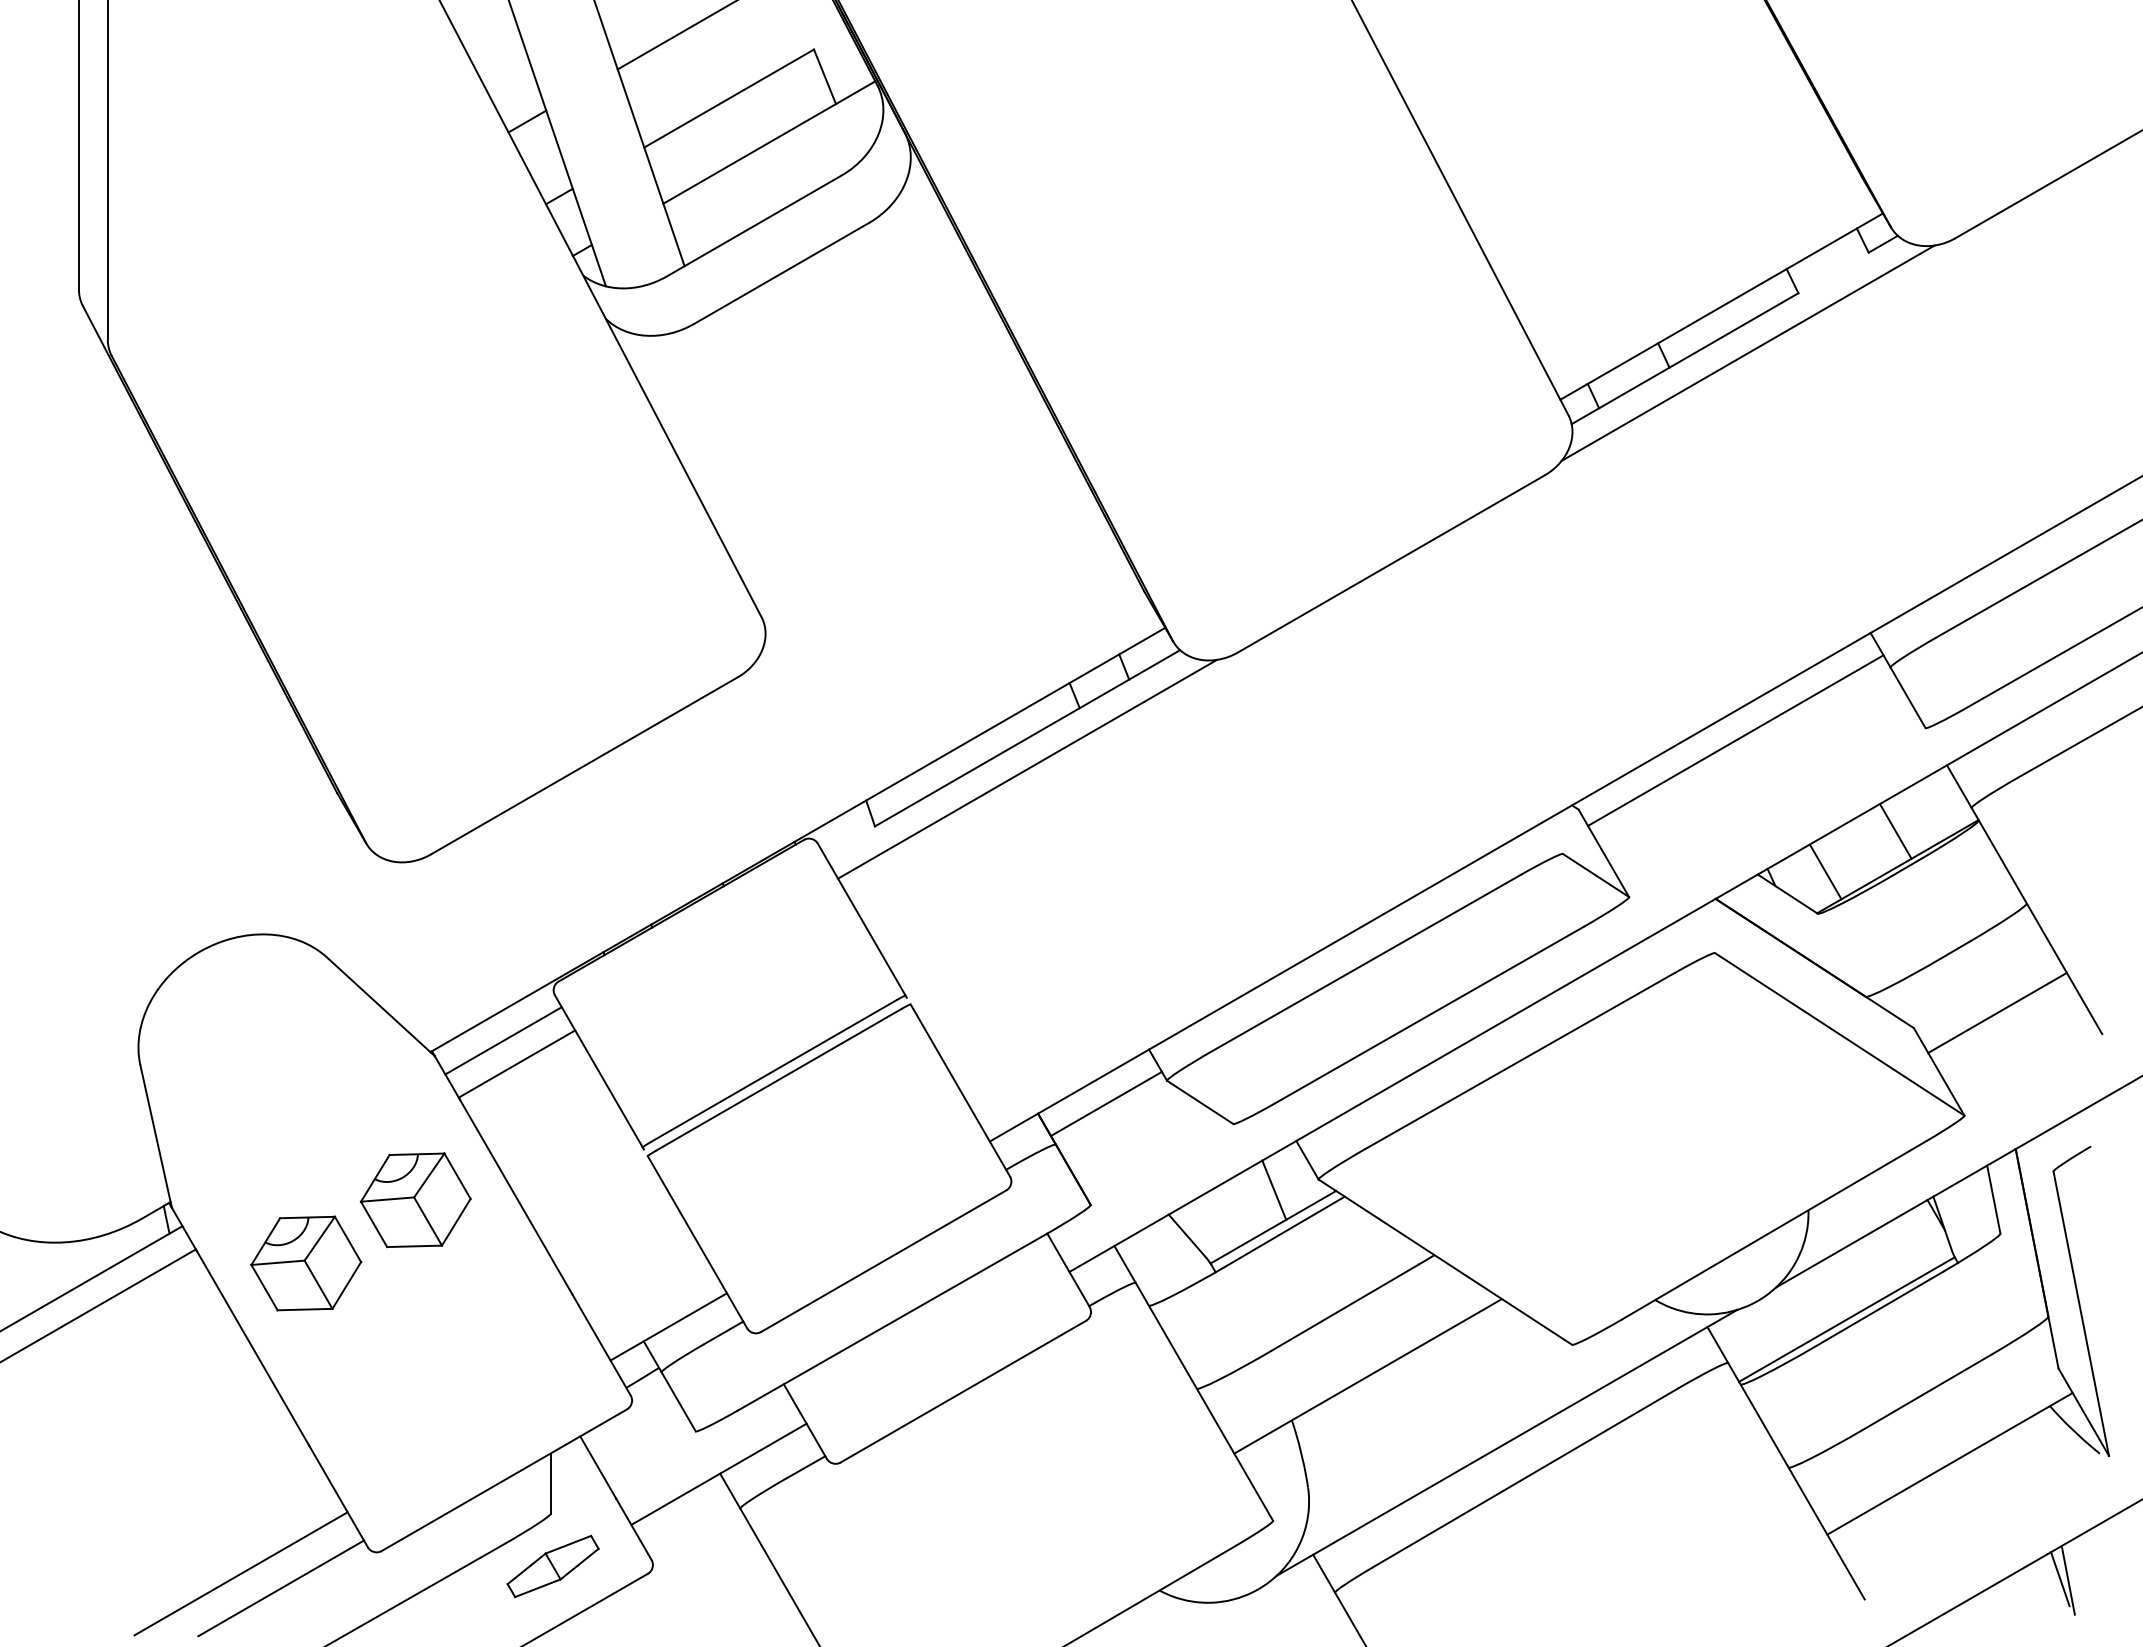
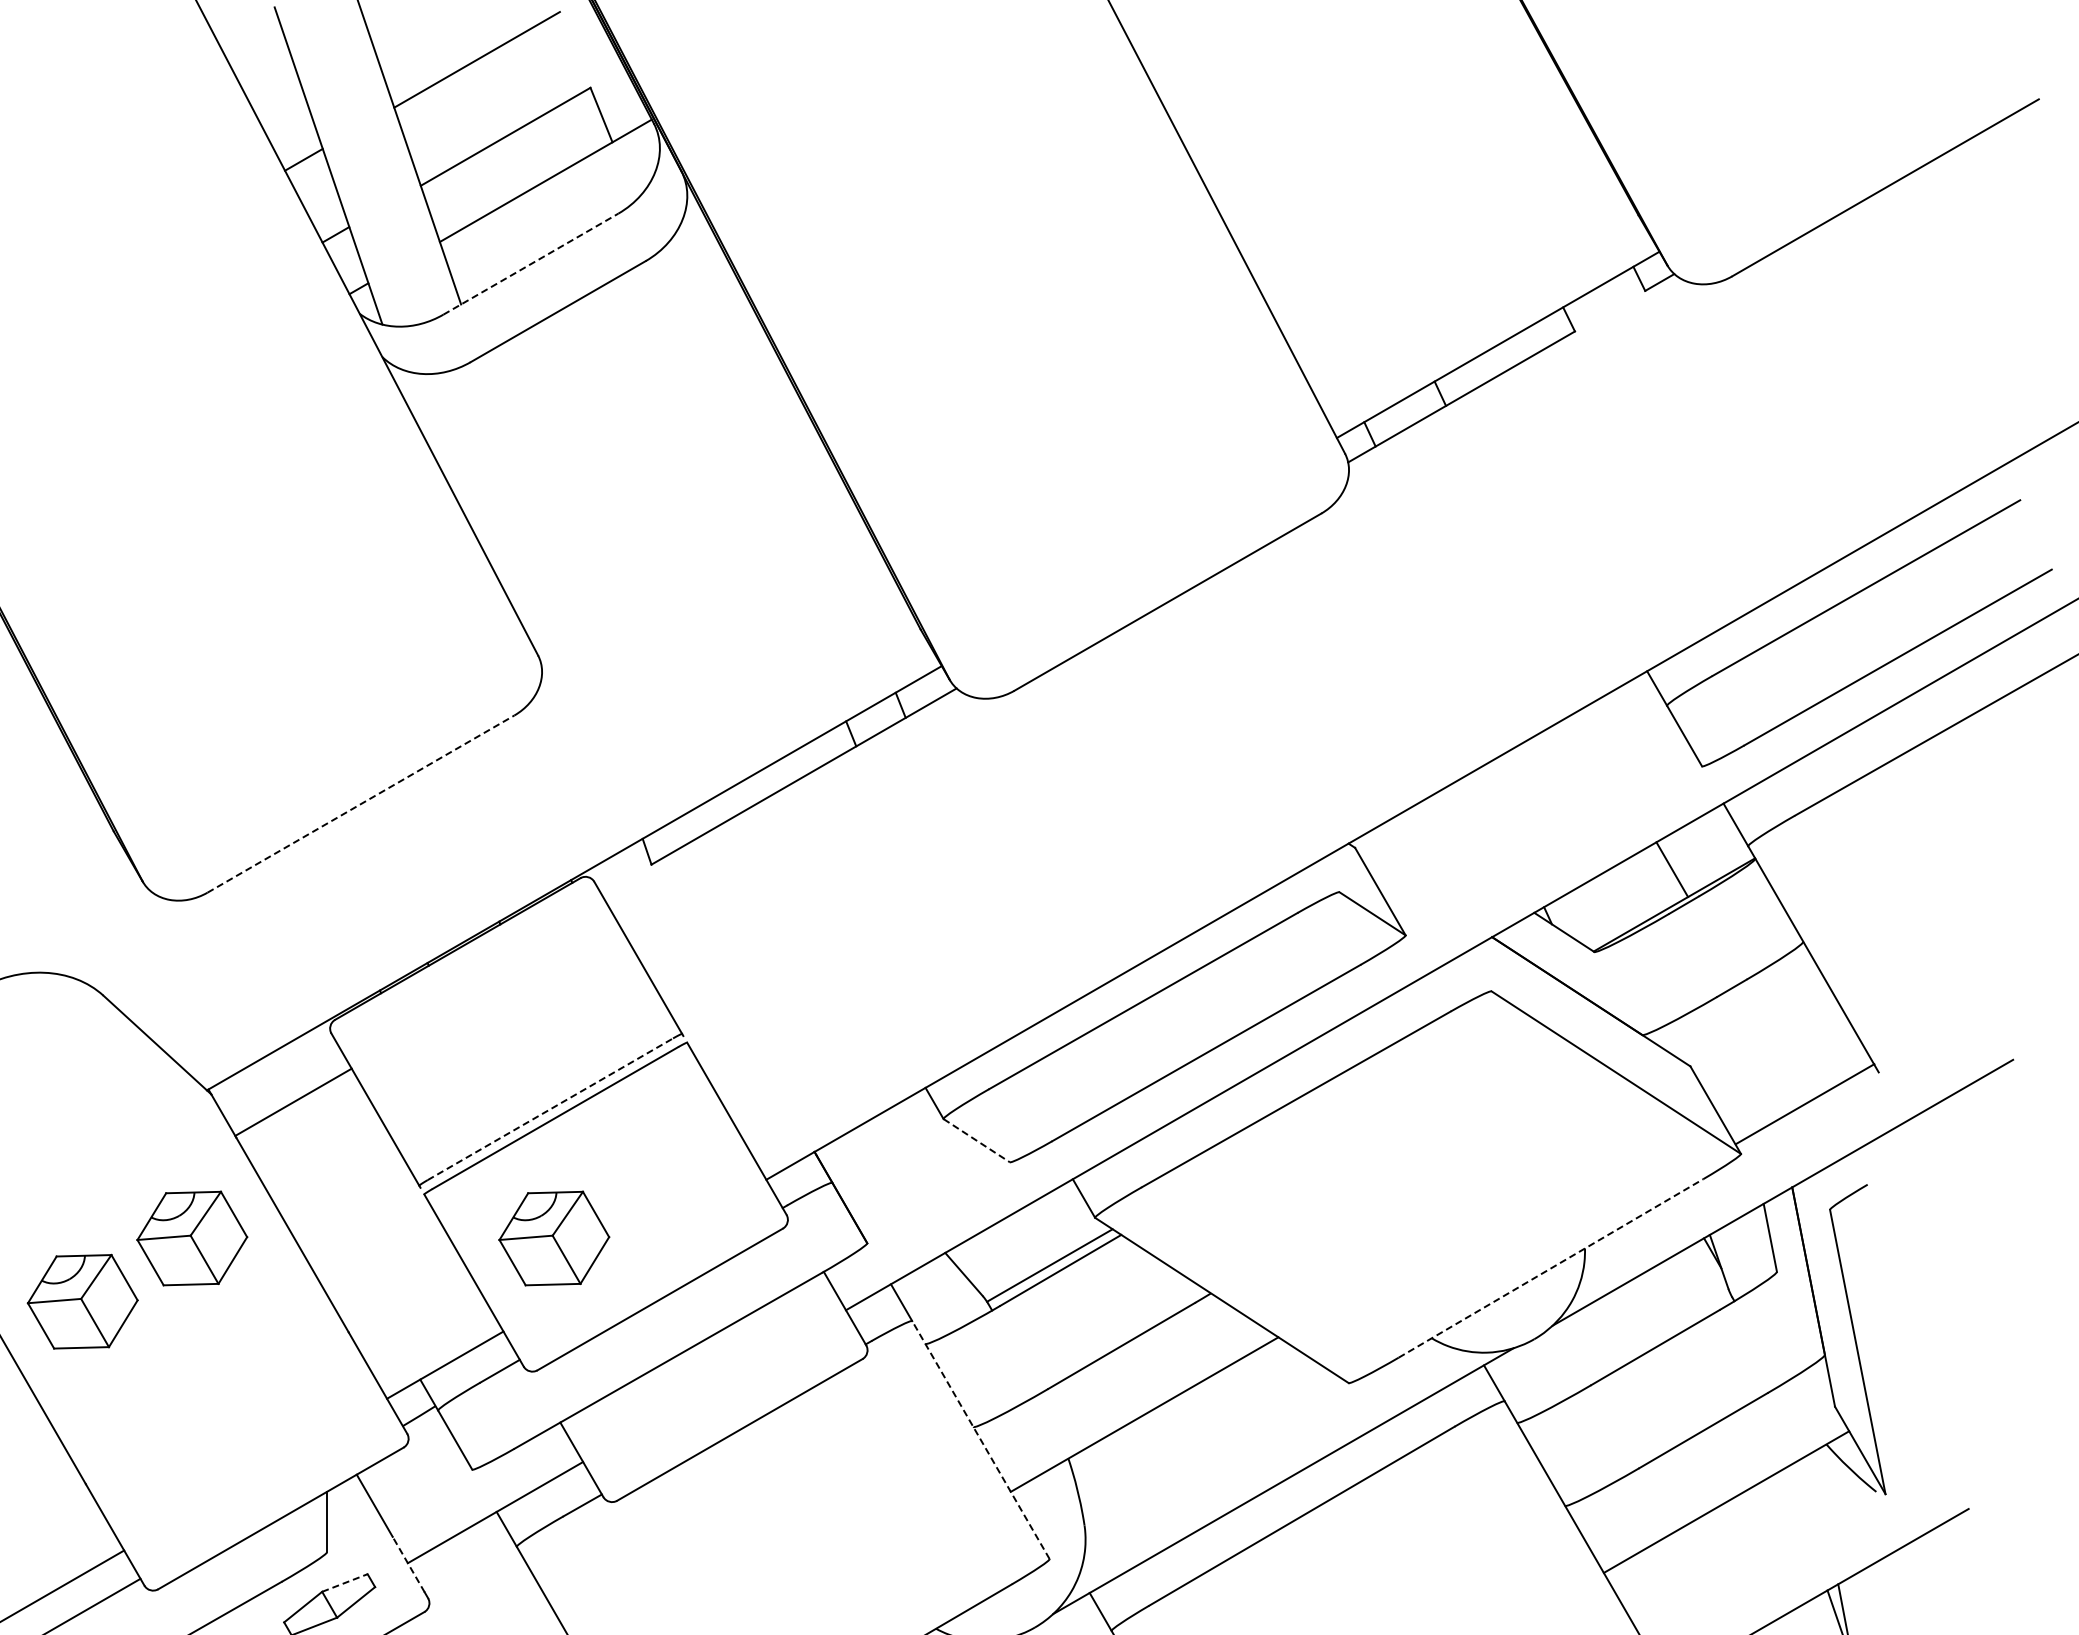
line: (754, 225) -> (531, 263), solid -> dashed
line: (1747, 352) -> (1524, 390), removed
line: (1735, 740) -> (1512, 778), removed
line: (584, 765) -> (361, 803), solid -> dashed
line: (1027, 768) -> (804, 806), removed
line: (1825, 871) -> (1602, 909), removed
line: (1997, 1012) -> (1805, 1103), moved
line: (503, 1040) -> (280, 1078), removed
line: (773, 1071) -> (550, 1109), solid -> dashed
line: (1200, 1102) -> (977, 1140), solid -> dashed
line: (1105, 1103) -> (882, 1141), removed
line: (1274, 1189) -> (1051, 1227), removed
part: (777, 1200) -> (554, 1238), added
line: (1774, 1230) -> (1551, 1268), solid -> dashed
line: (1846, 1319) -> (1623, 1357), removed
line: (1204, 1401) -> (981, 1439), solid -> dashed
line: (631, 1525) -> (408, 1563), solid -> dashed
line: (568, 1544) -> (345, 1582), solid -> dashed

